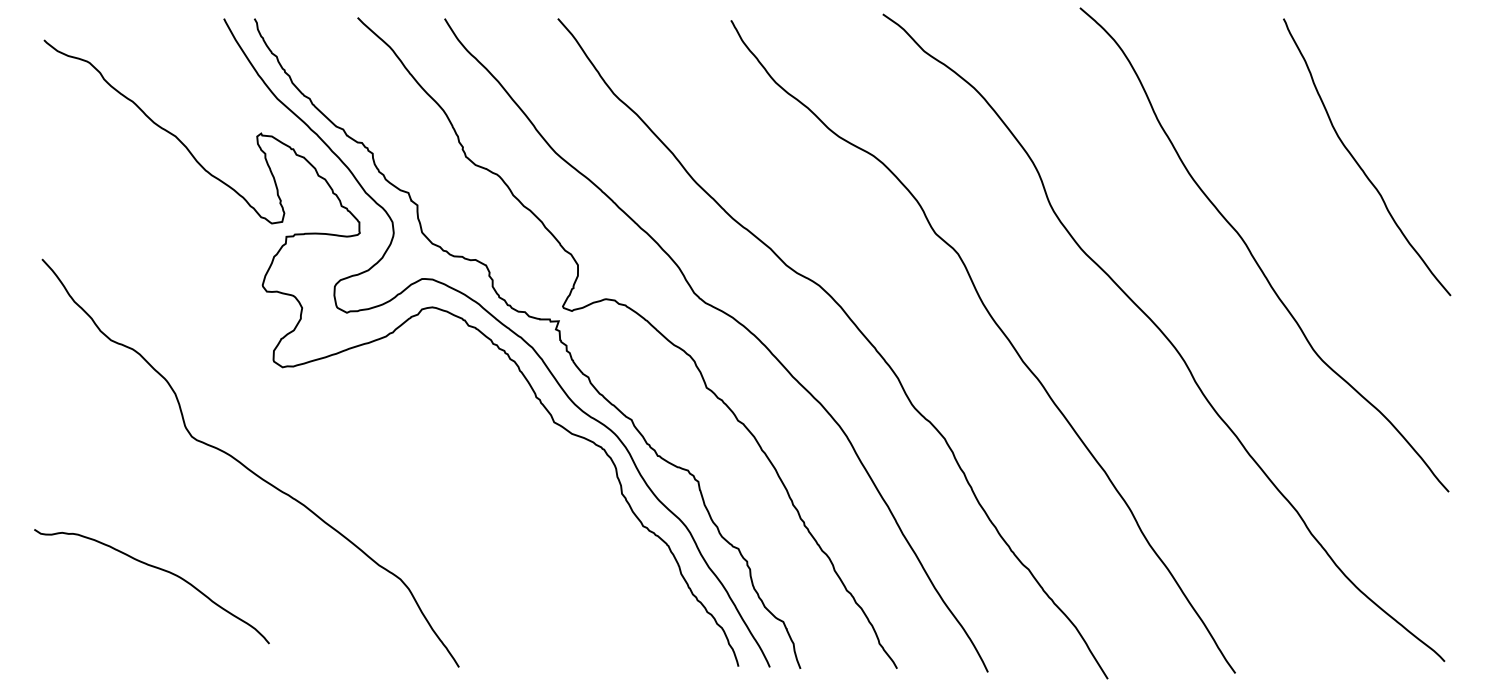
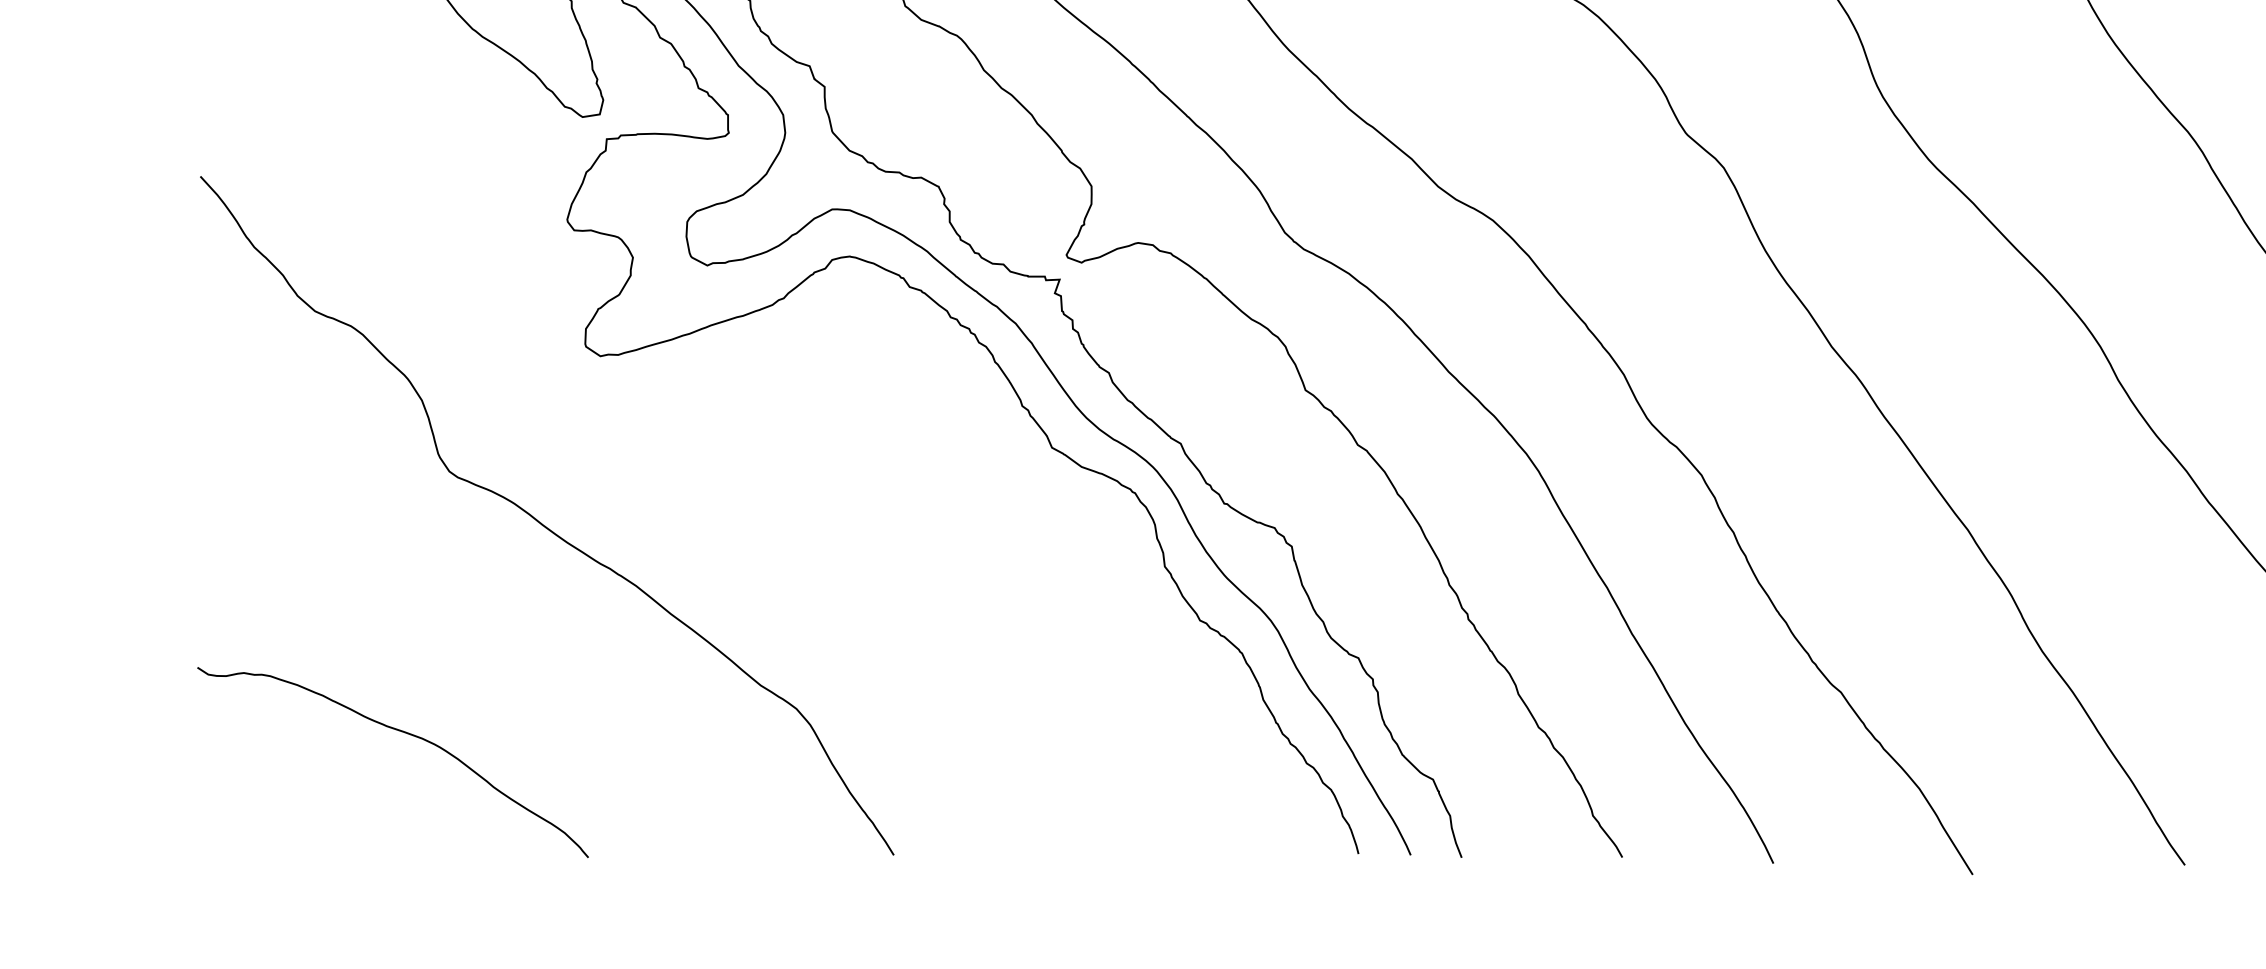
curve: (158, 569) -> (403, 734), moved

